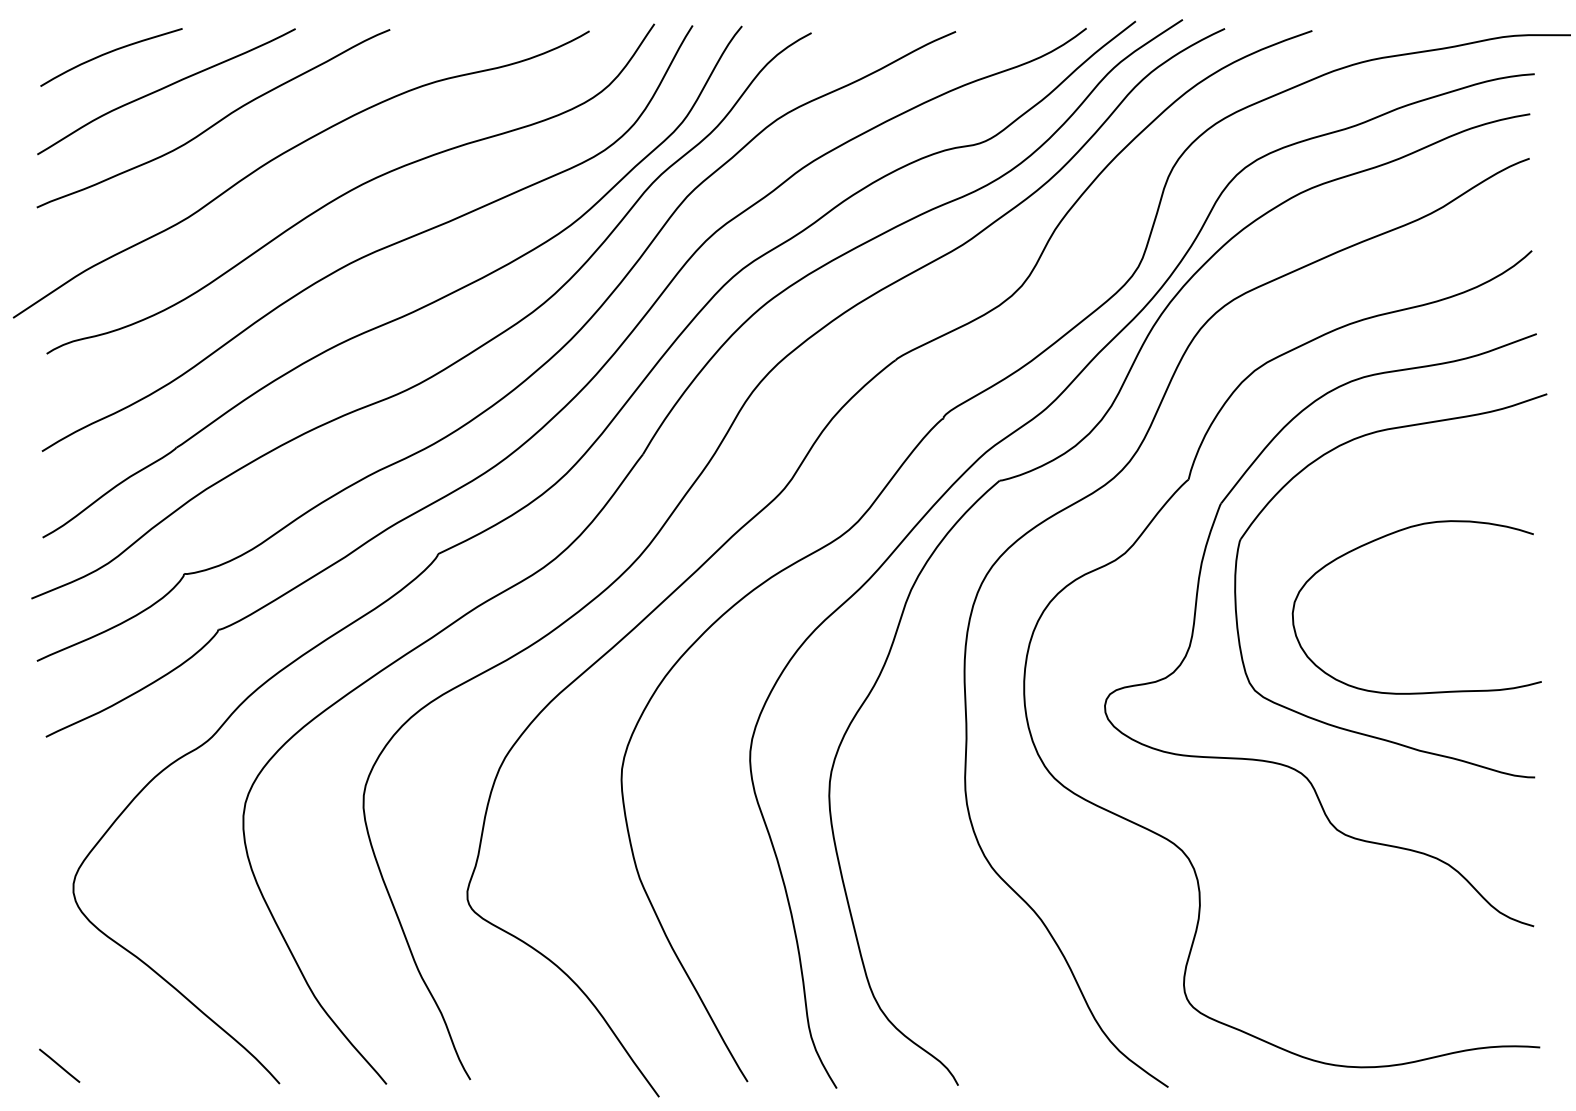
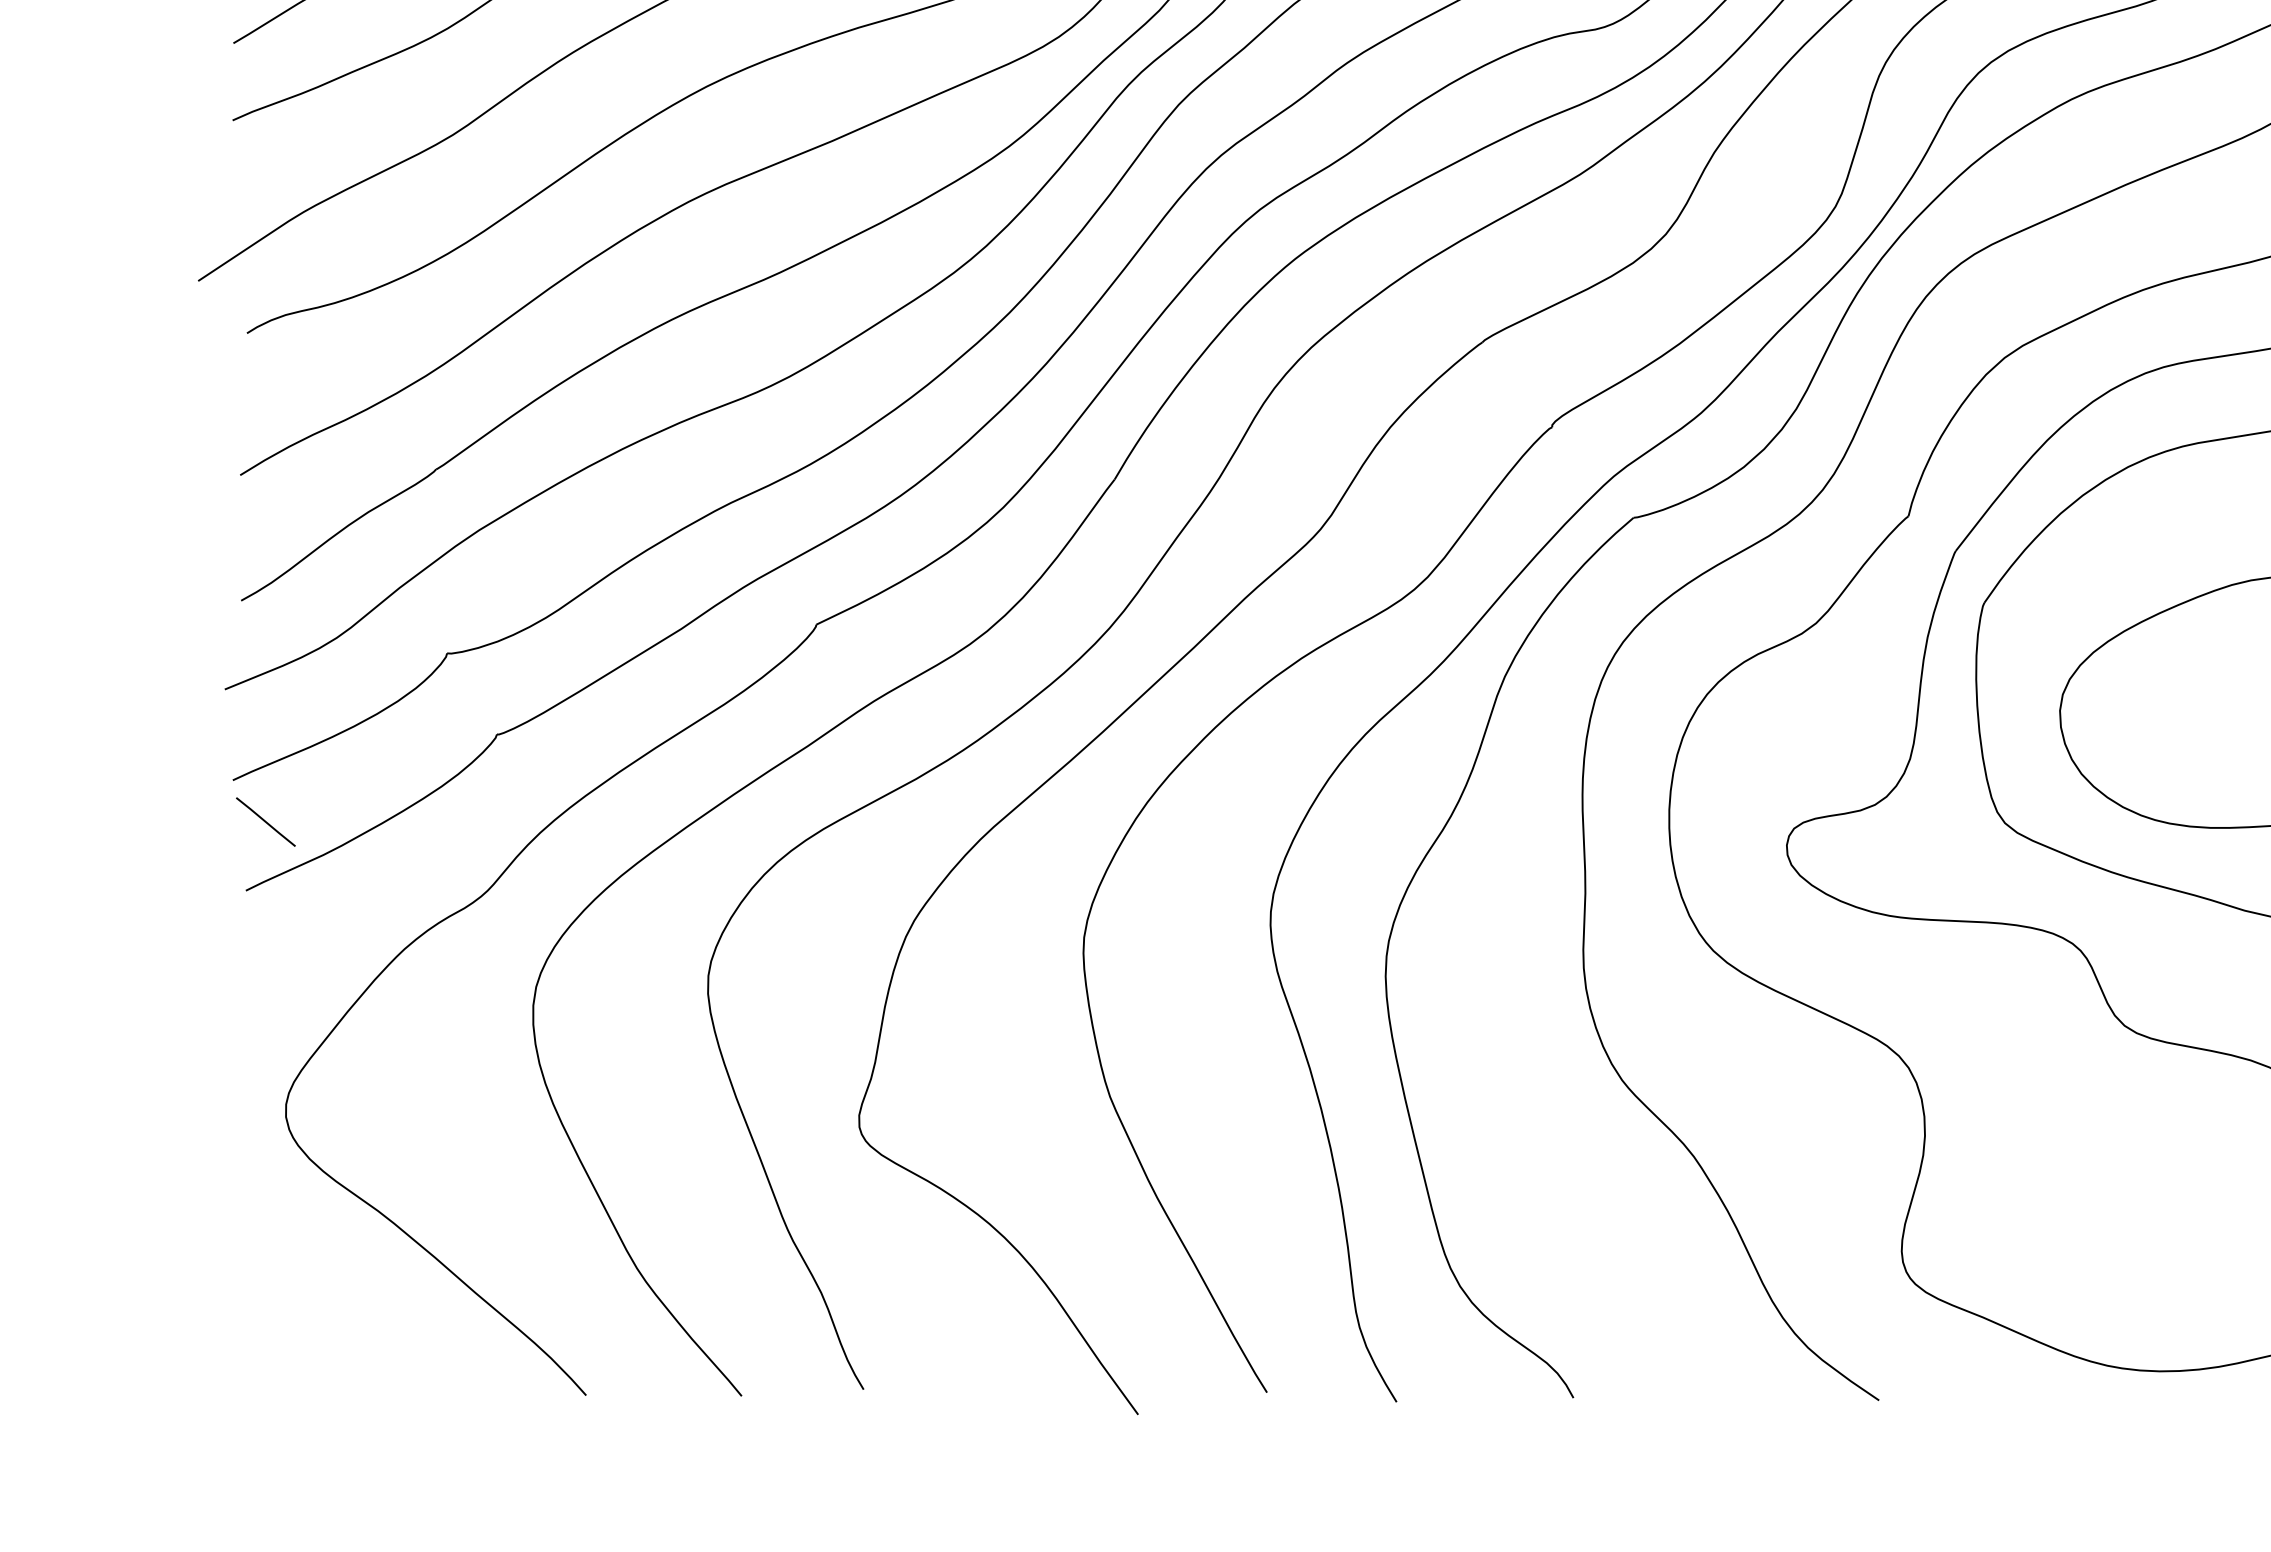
line: (59, 1065) -> (265, 821), moved

